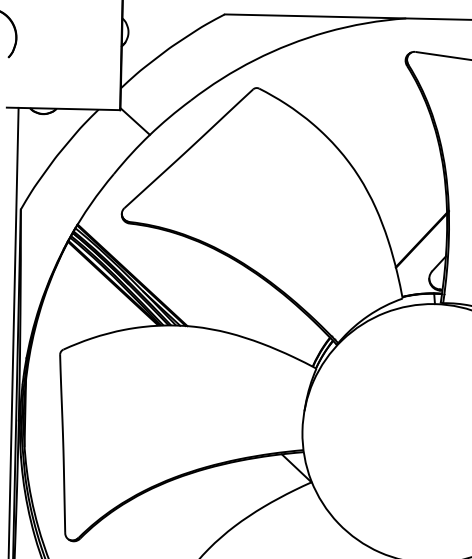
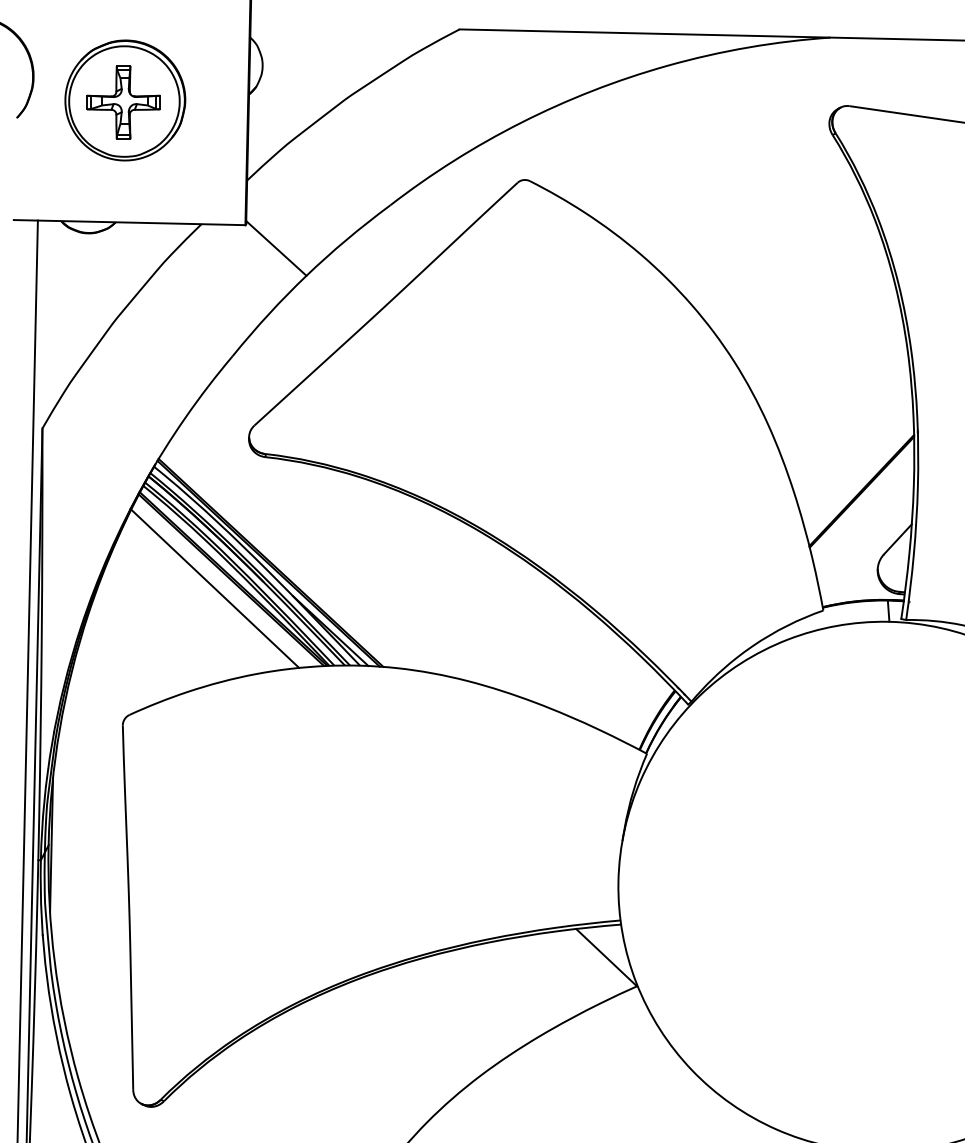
part: (61, 48) -> (125, 99), added
line: (105, 287) -> (215, 587), added

